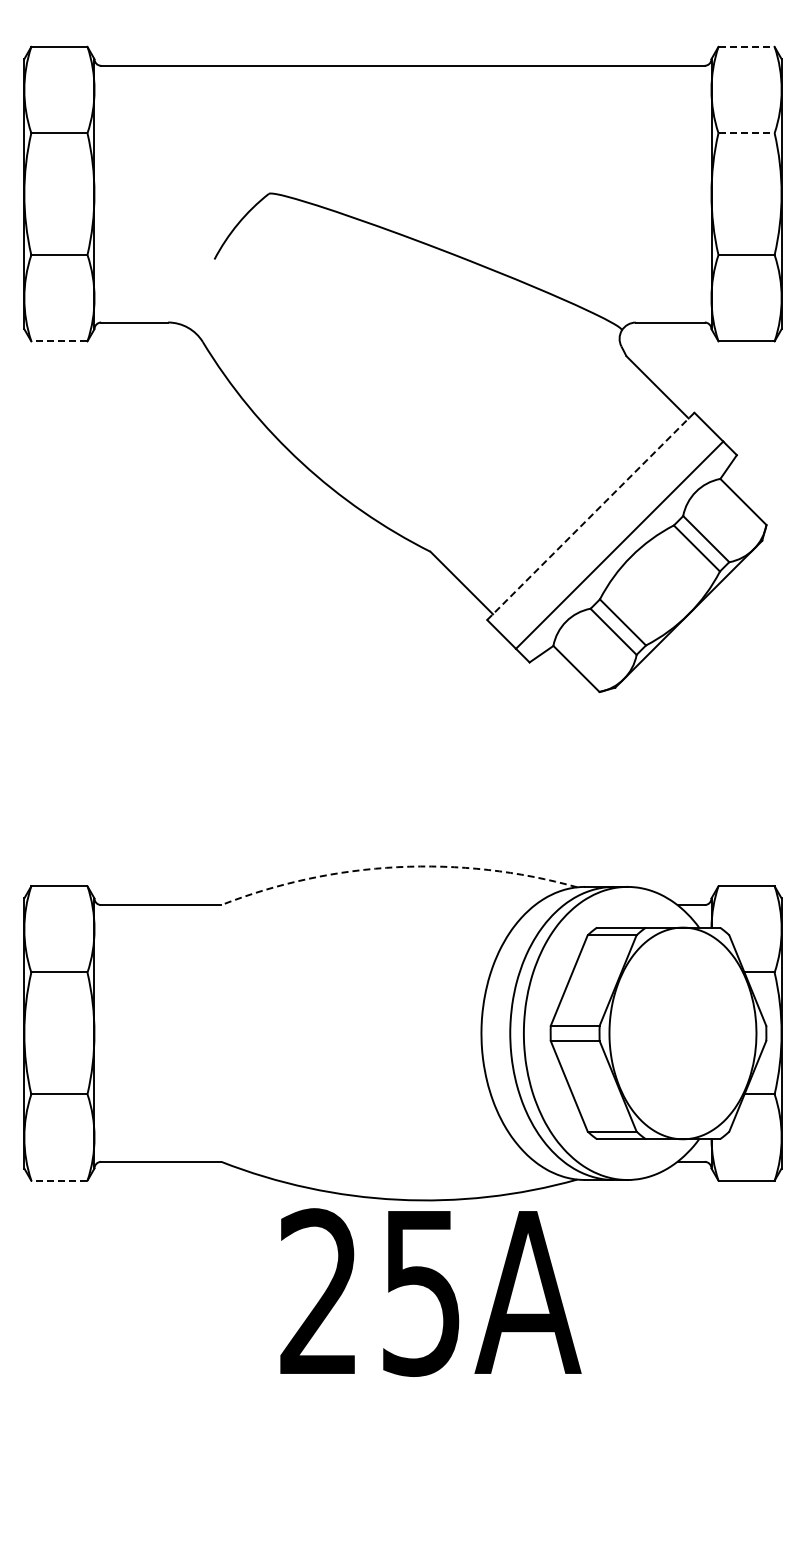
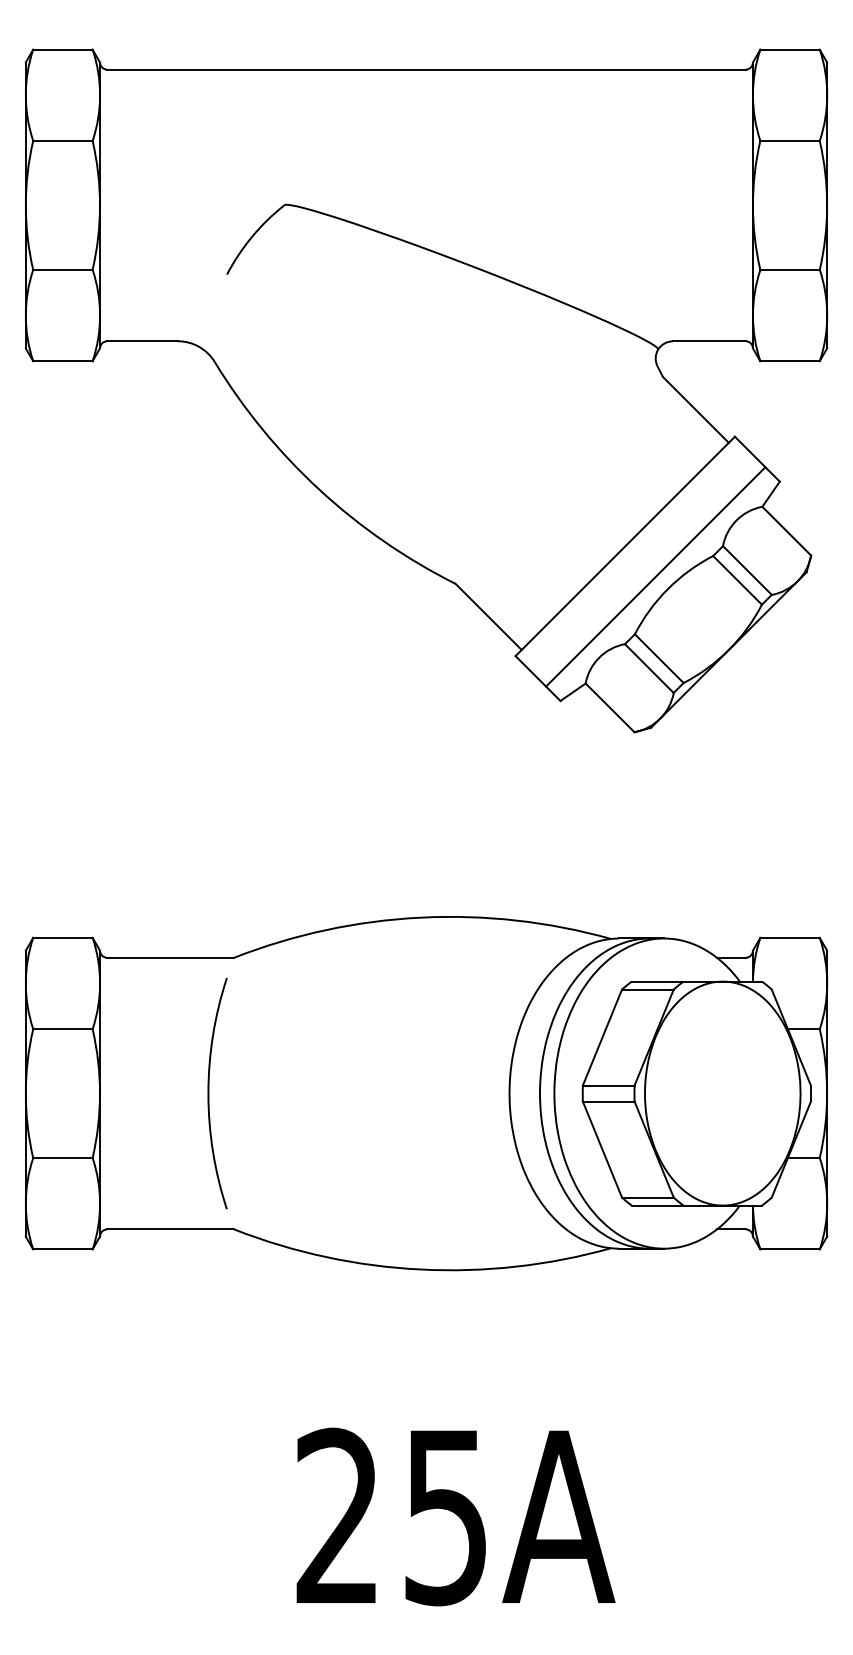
line: (747, 46) -> (791, 49), dashed -> solid
line: (747, 133) -> (791, 141), dashed -> solid
line: (58, 341) -> (61, 361), dashed -> solid
line: (590, 516) -> (624, 546), dashed -> solid
arc: (397, 867) -> (420, 917), dashed -> solid
arc: (197, 1033) -> (209, 1093), added
line: (58, 1180) -> (61, 1249), dashed -> solid
text: (430, 1292) -> (455, 1516), moved

